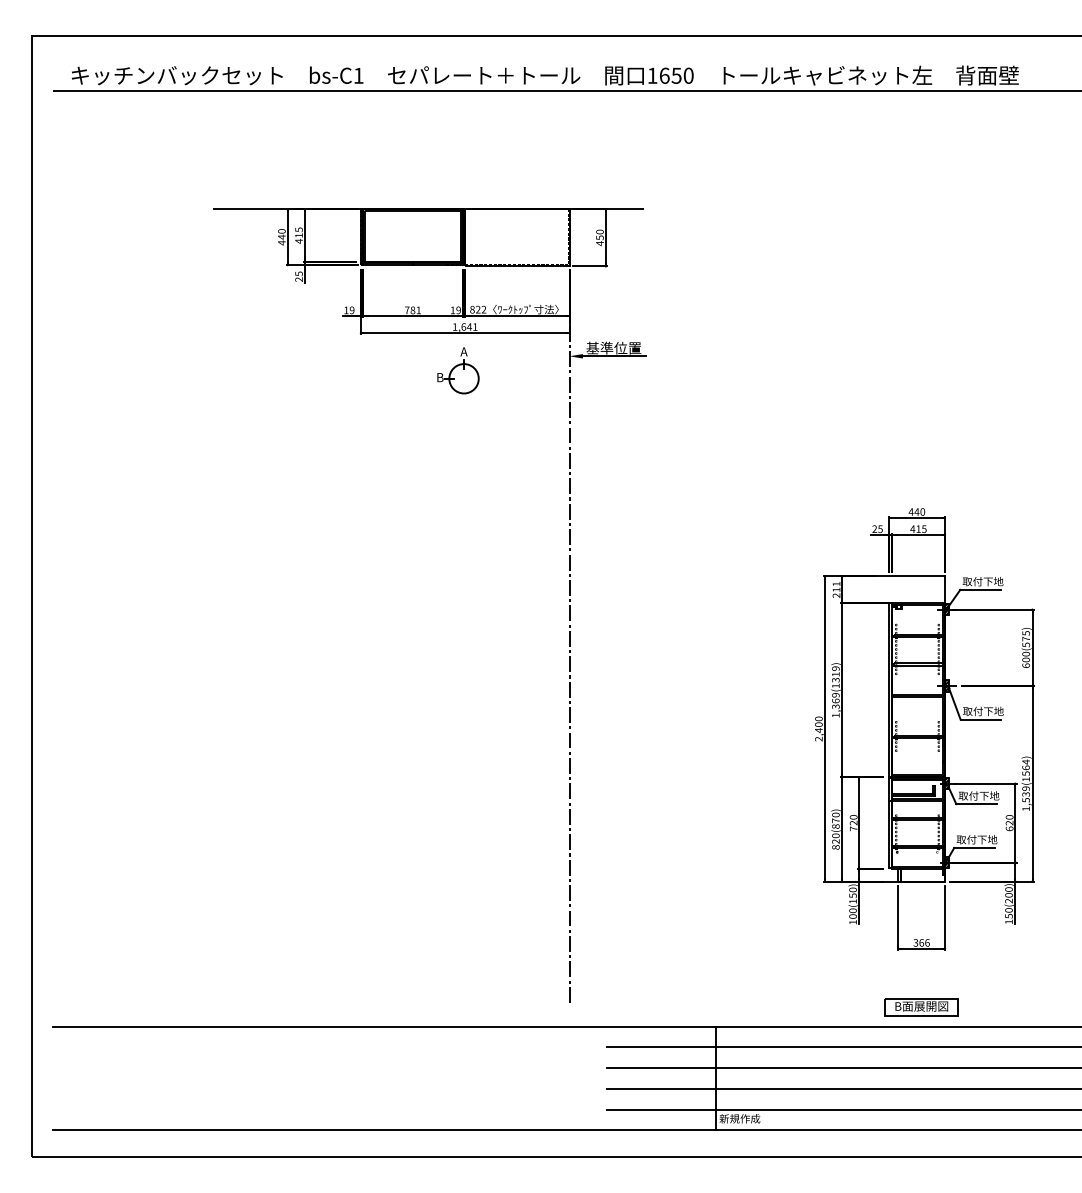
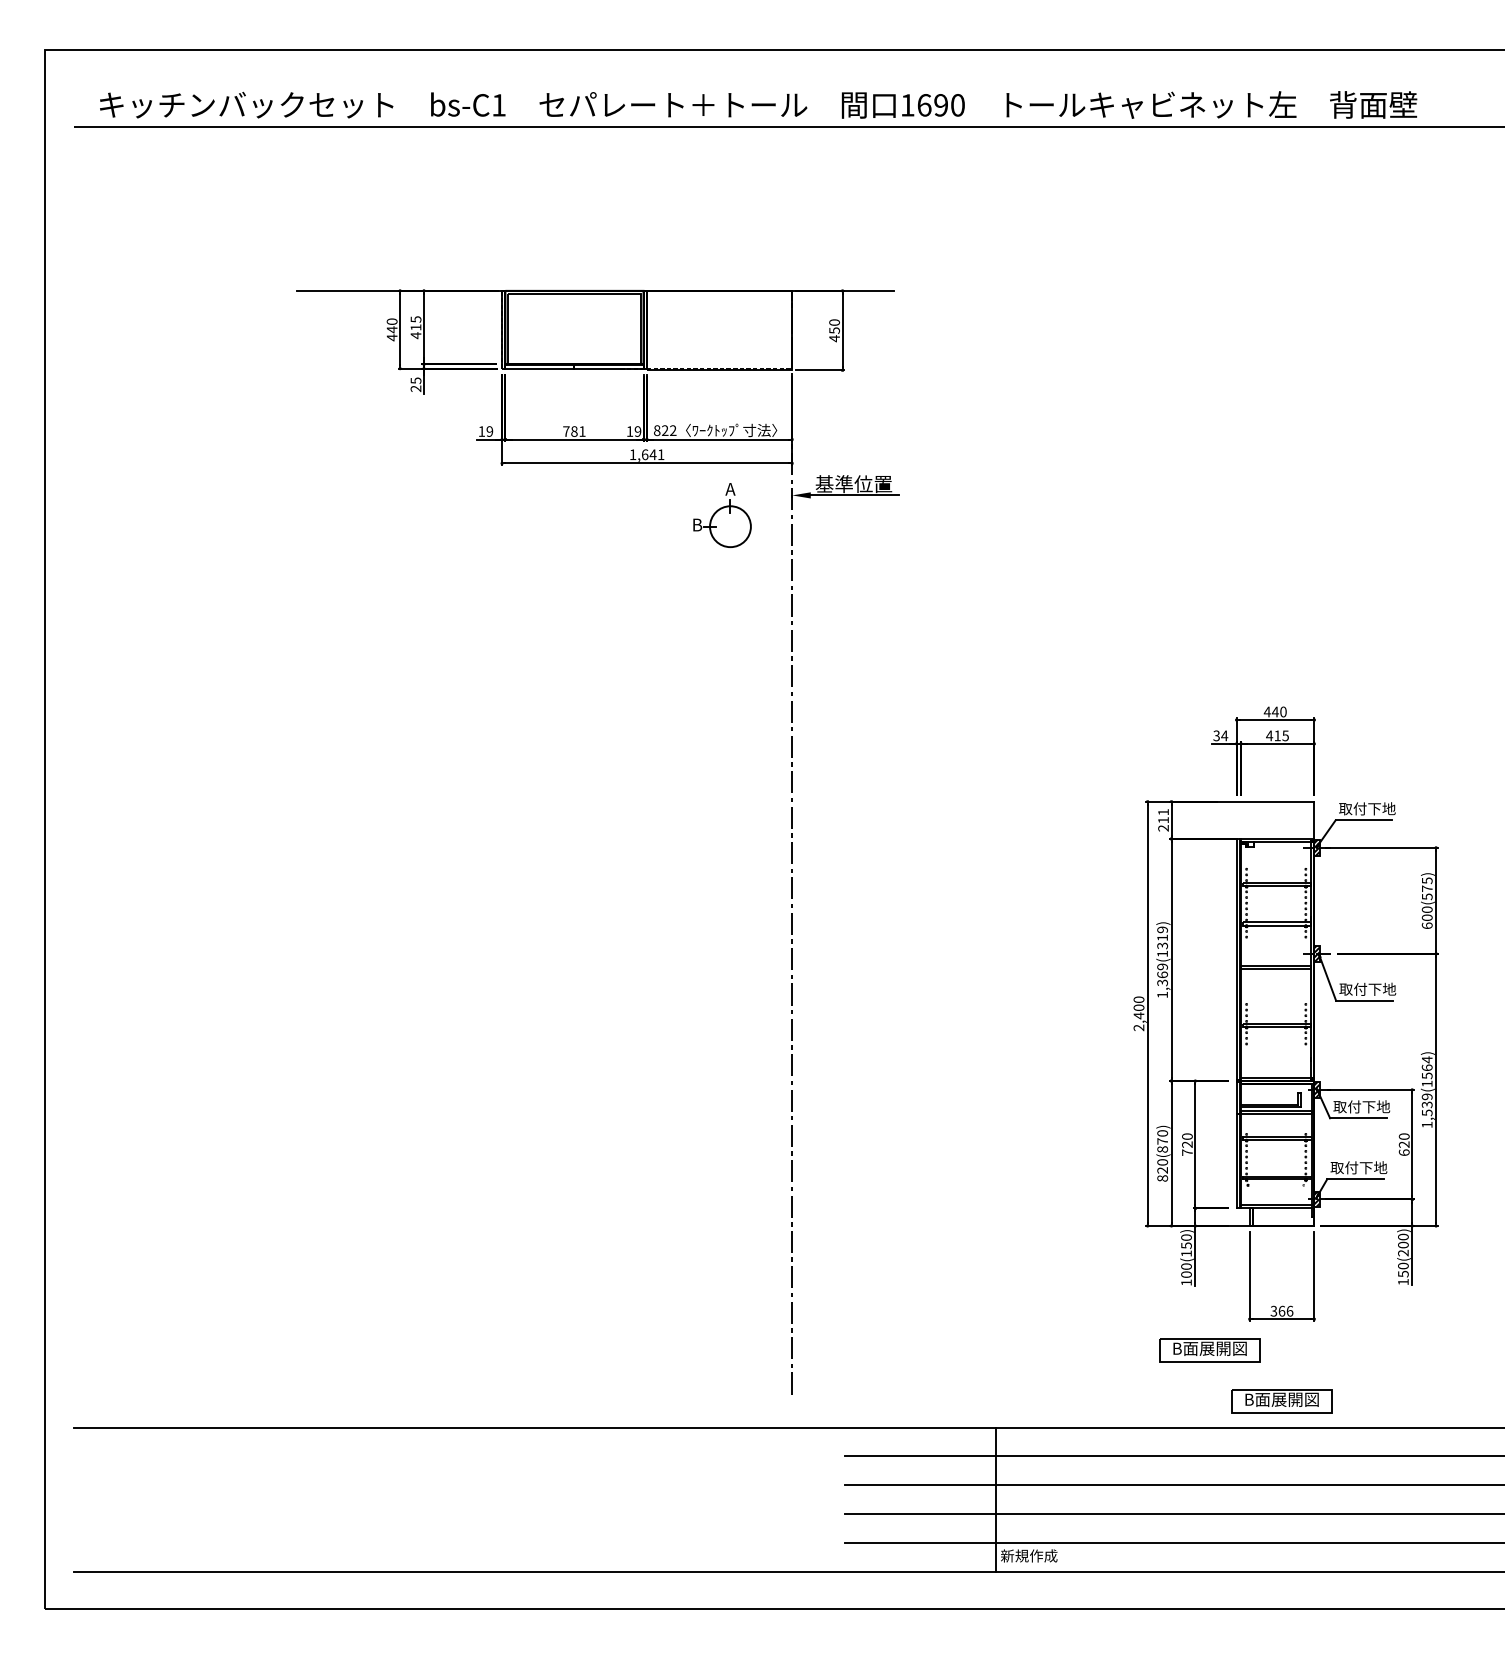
text: (676, 75) -> (940, 105), 1650 -> 1690
part: (458, 370) -> (722, 515), moved
text: (877, 528) -> (1220, 735), 25 -> 34
part: (869, 971) -> (1209, 1350), added

